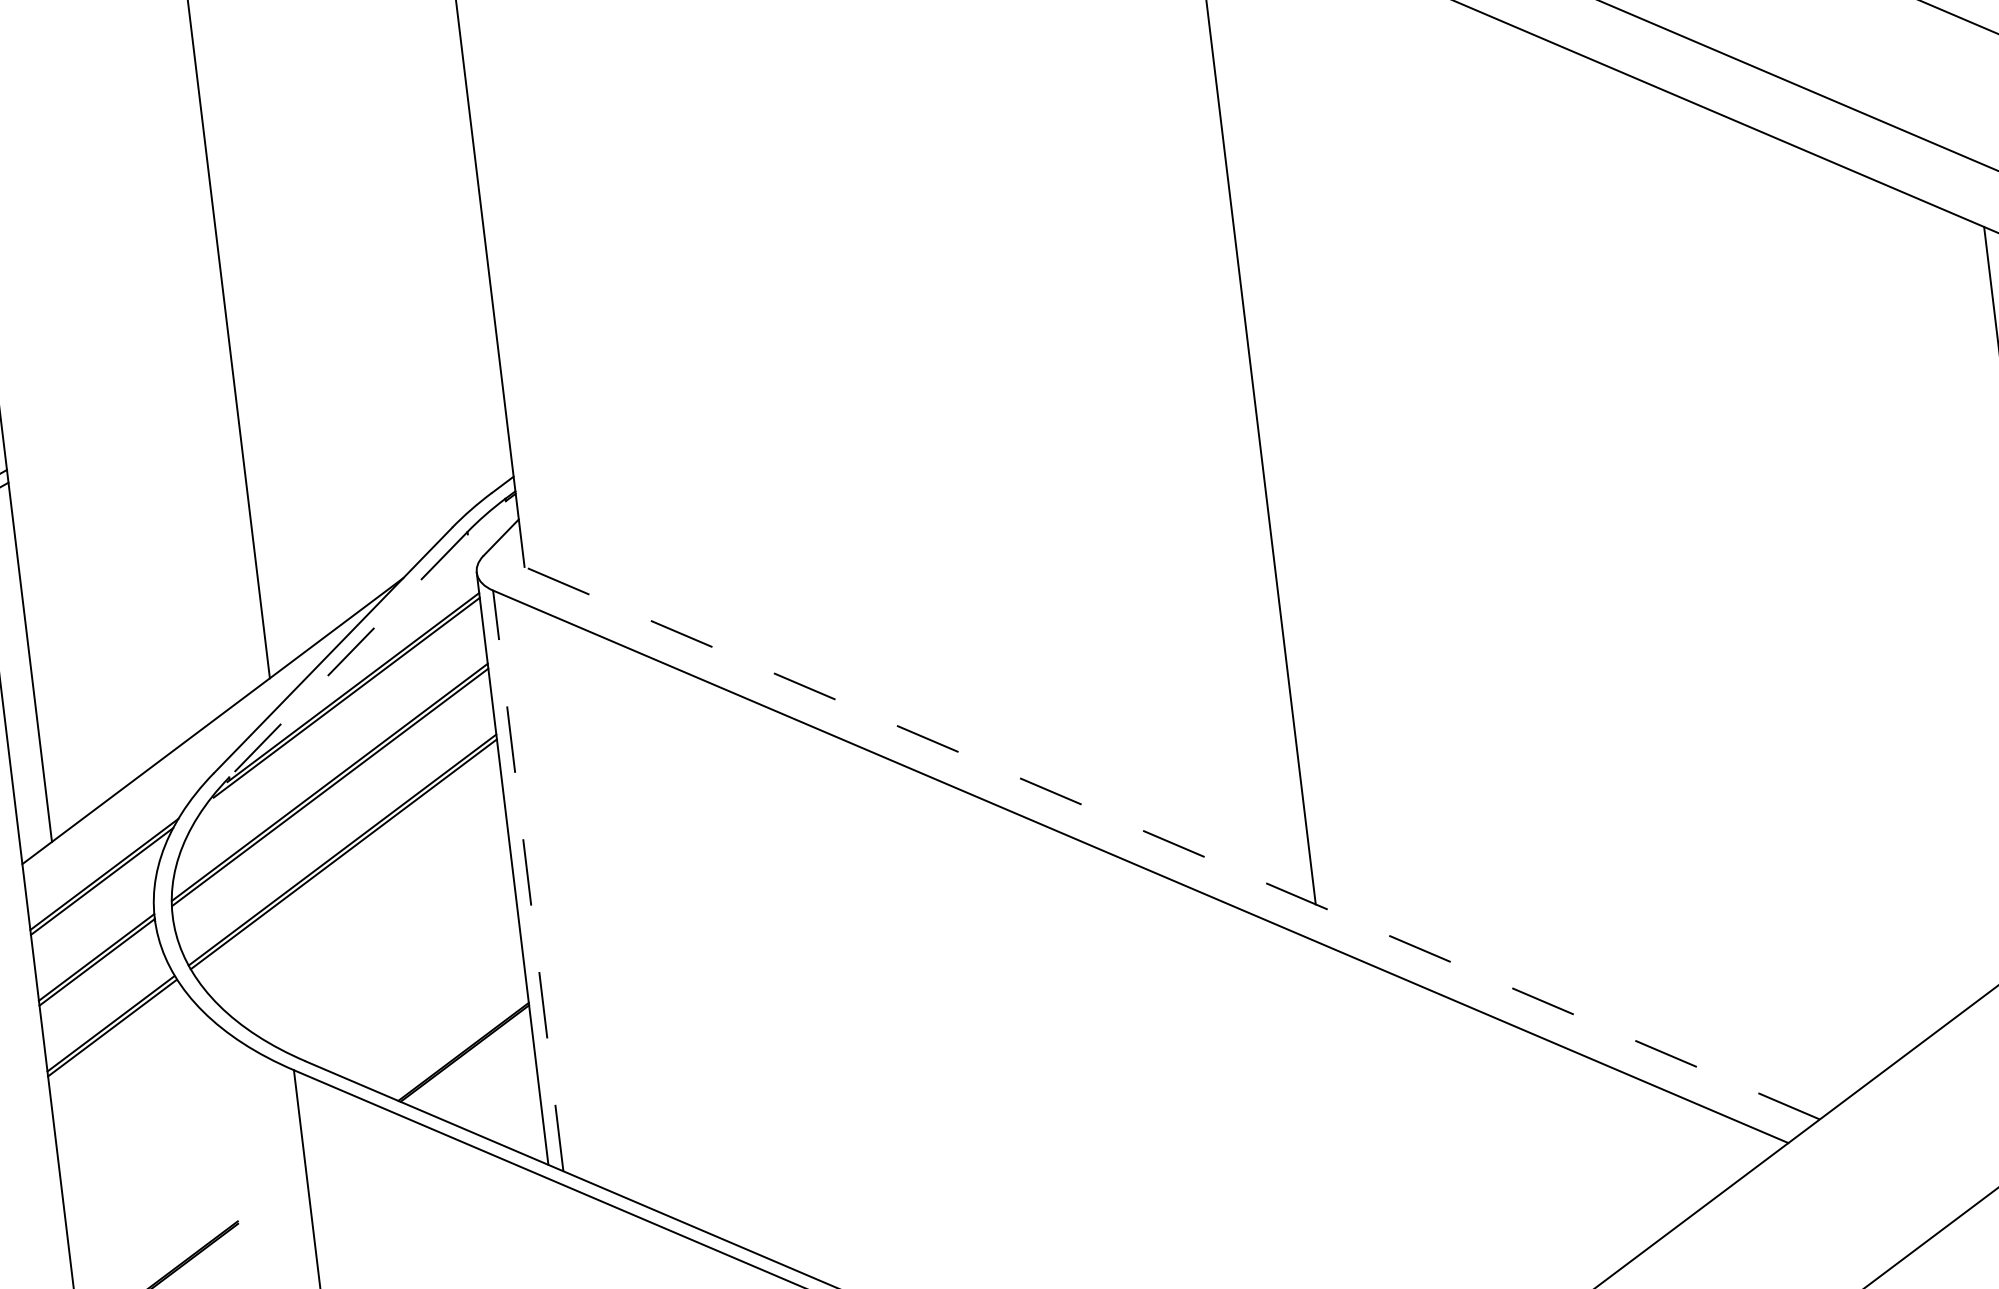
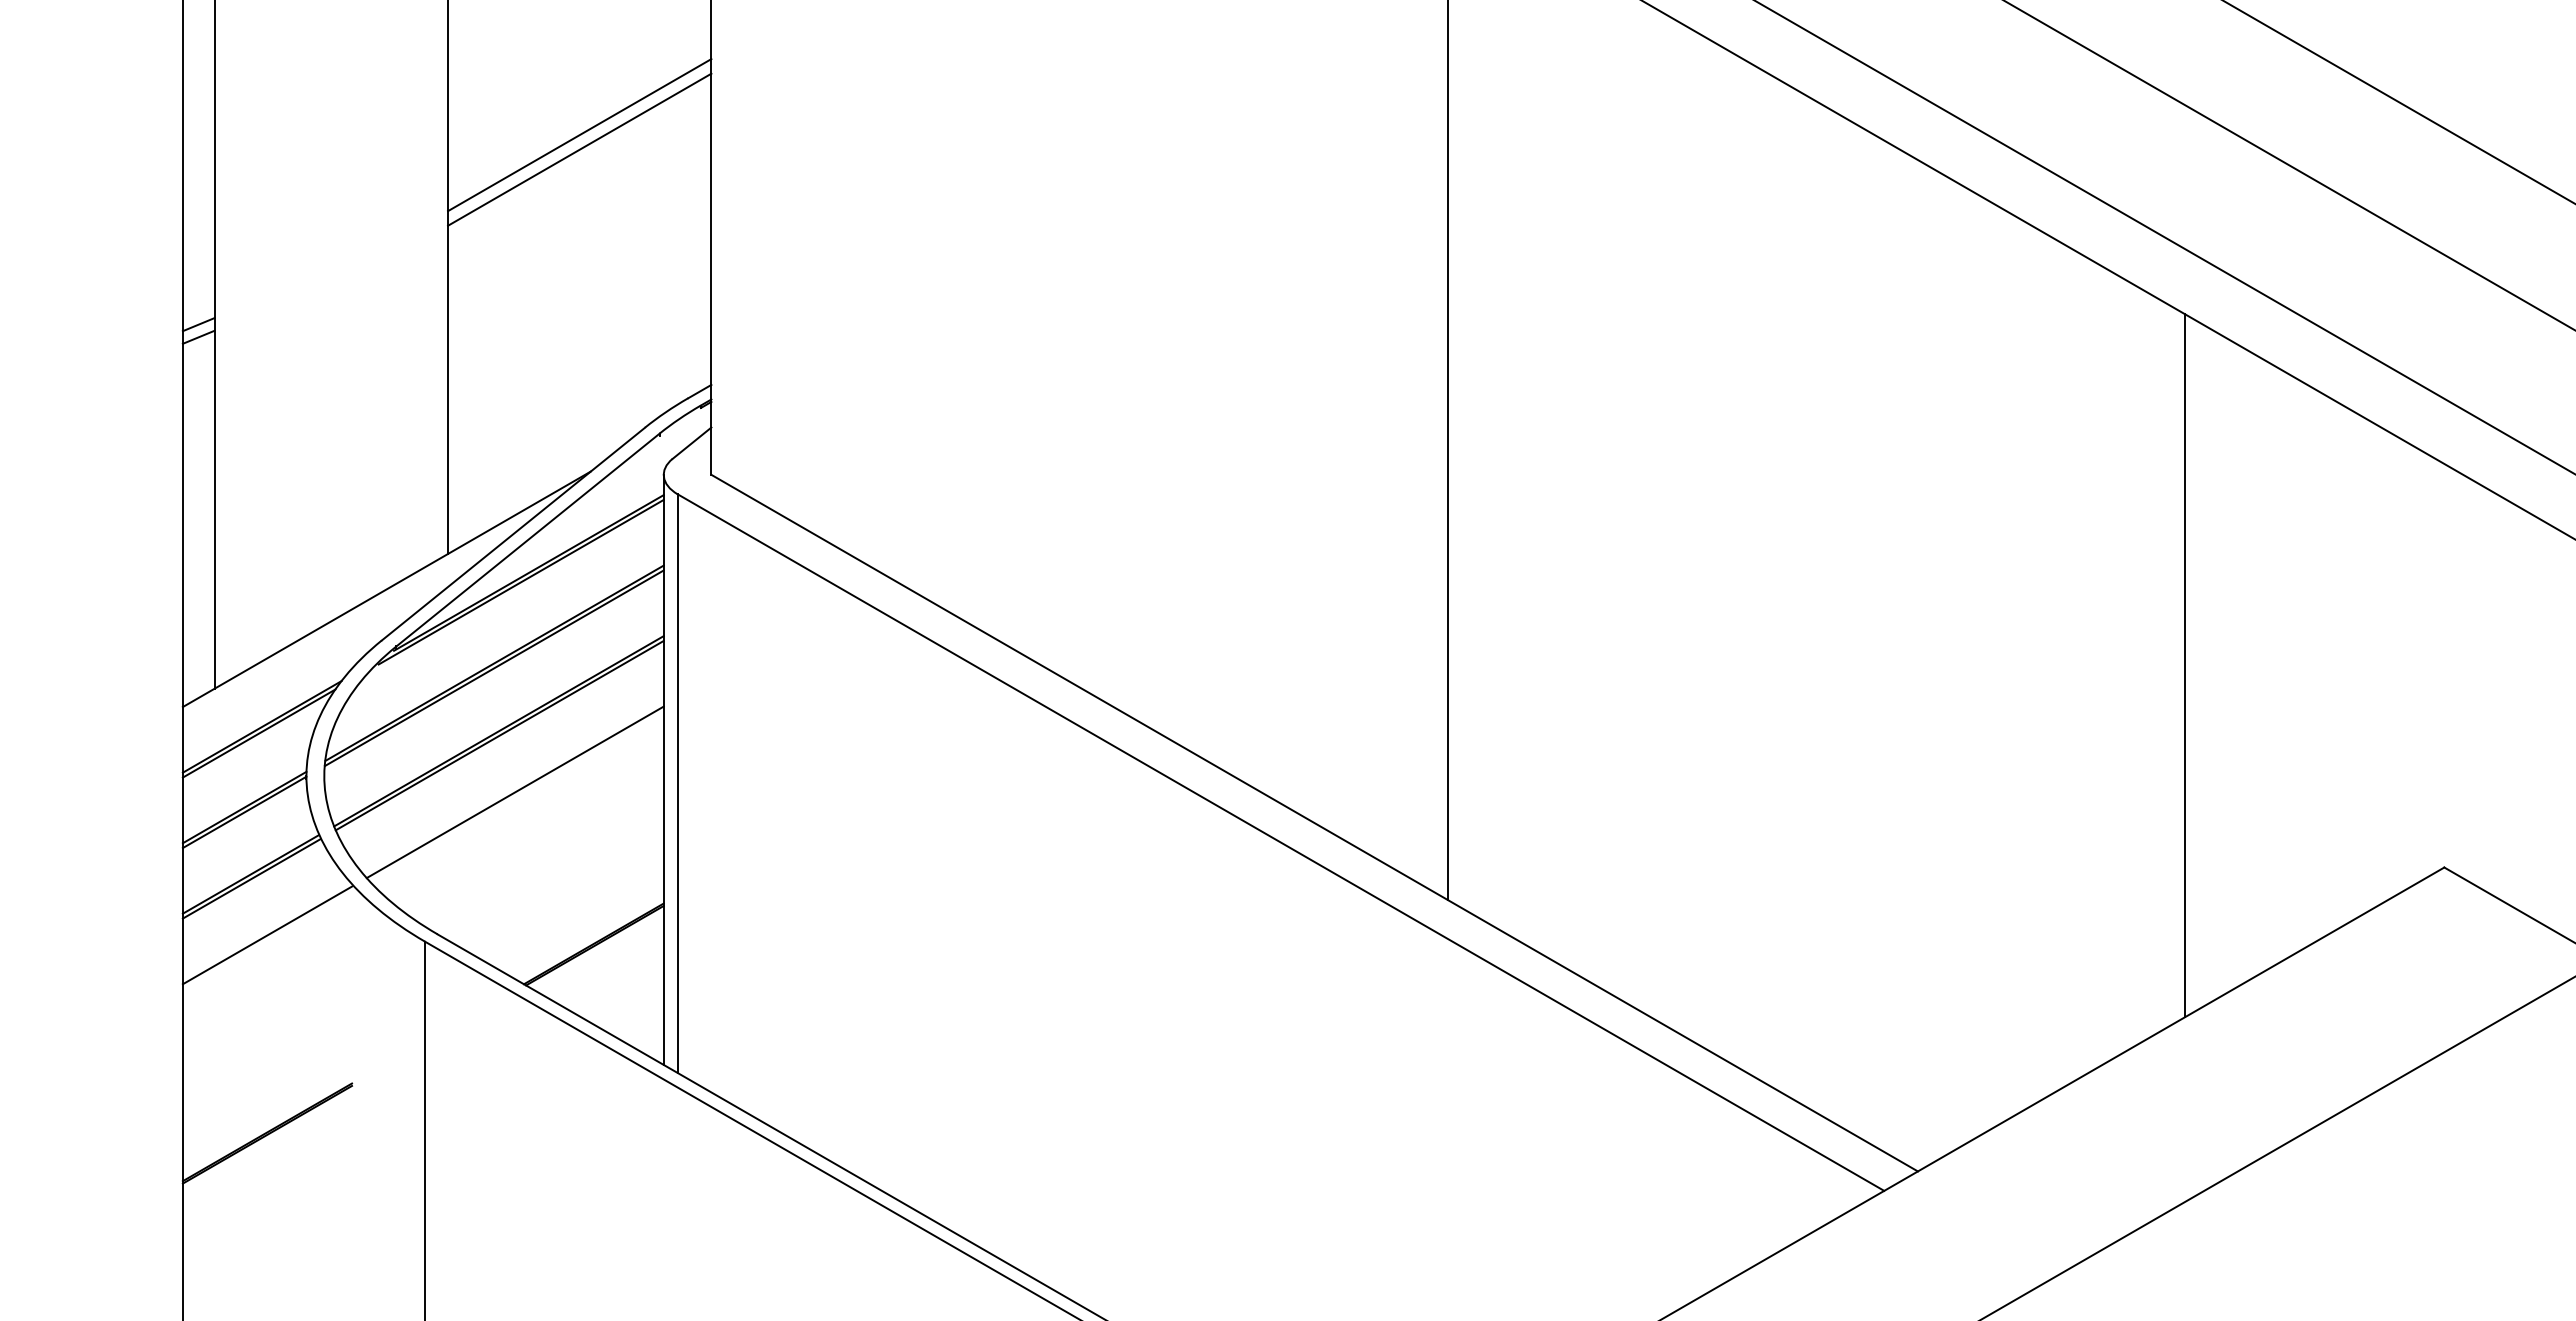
line: (350, 242) -> (579, 135), added
line: (352, 256) -> (579, 149), added
line: (347, 655) -> (527, 540), dashed -> solid
line: (1172, 843) -> (1314, 823), dashed -> solid
line: (528, 880) -> (677, 783), dashed -> solid
line: (365, 909) -> (514, 792), added
line: (135, 1083) -> (267, 935), added

